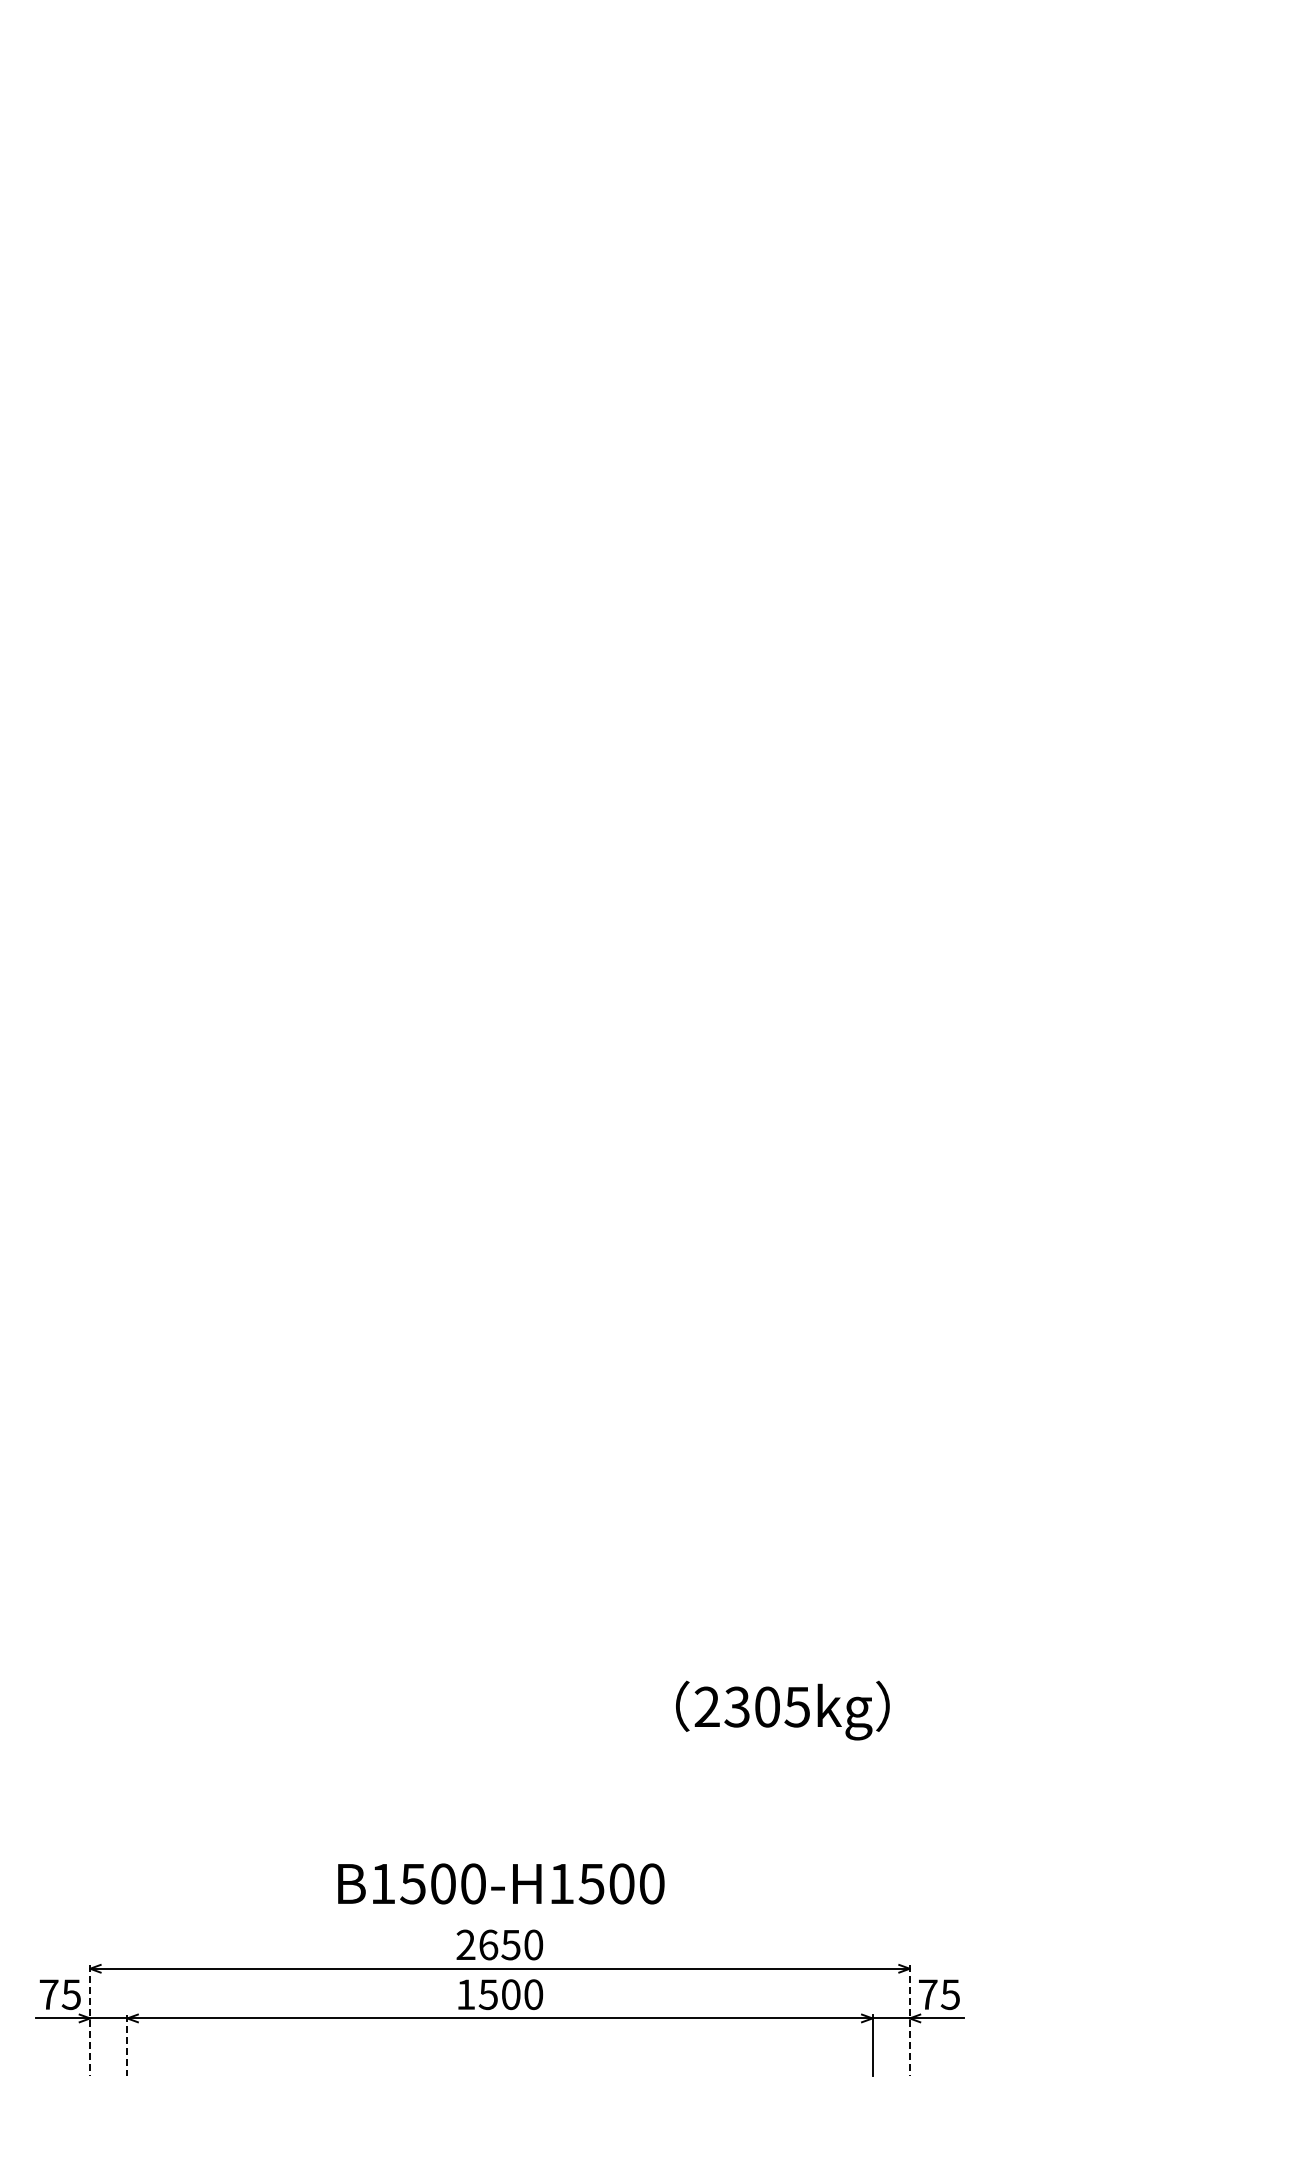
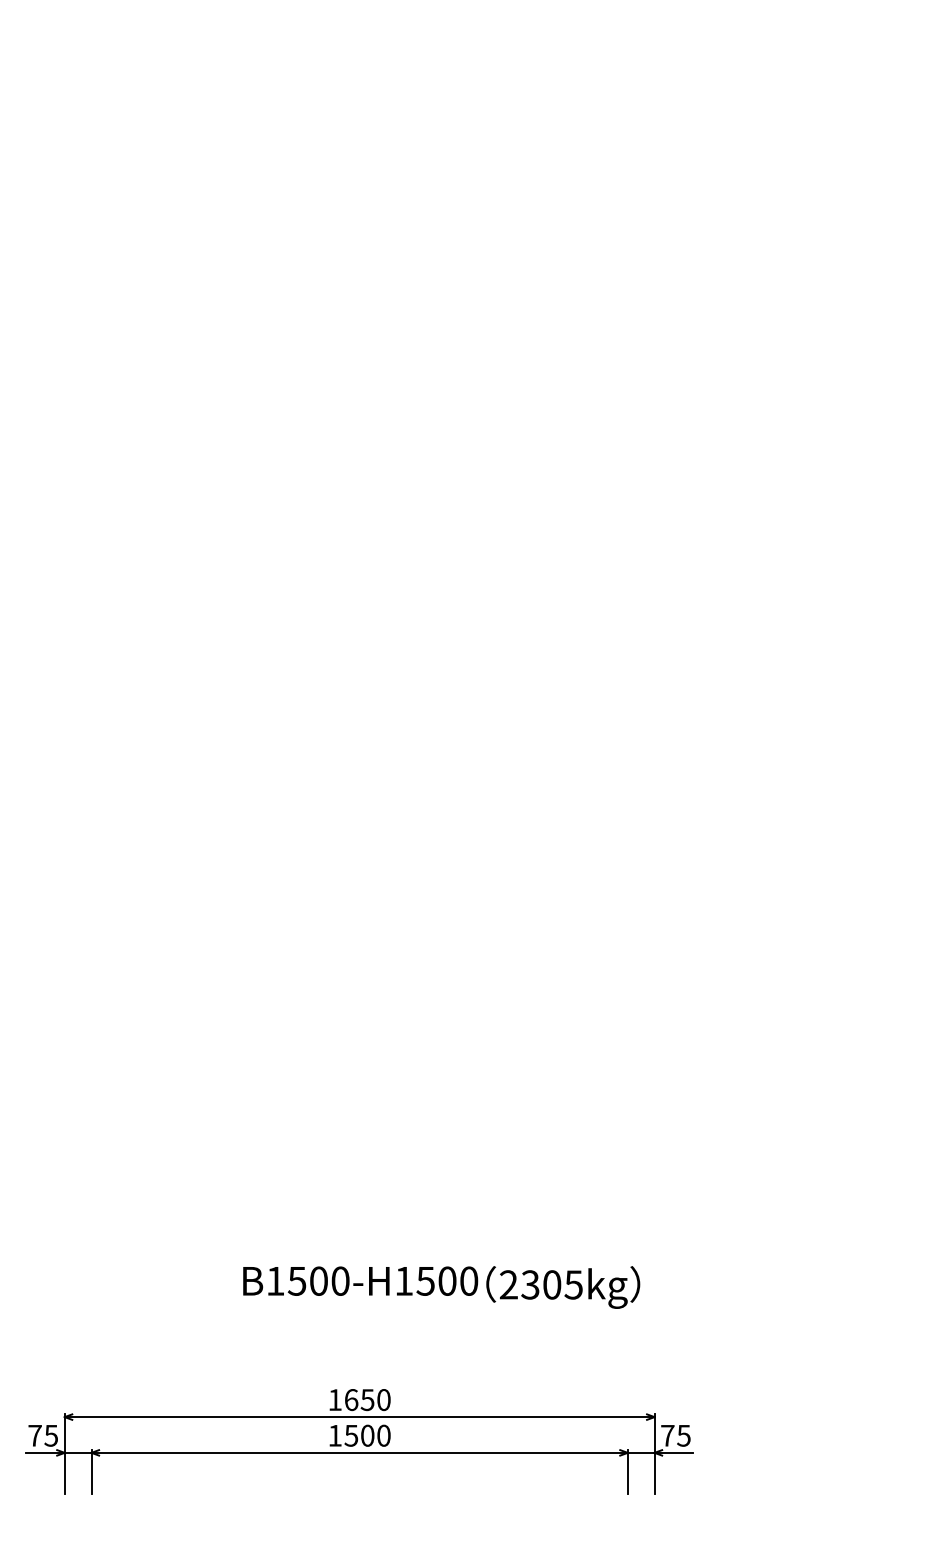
text: (782, 1710) -> (563, 1287), moved
text: (501, 1883) -> (360, 1280), moved
text: (465, 1944) -> (334, 1399), 2650 -> 1650
line: (90, 2020) -> (64, 1454), dashed -> solid
line: (909, 2020) -> (654, 1454), dashed -> solid
line: (127, 2045) -> (91, 1472), dashed -> solid

